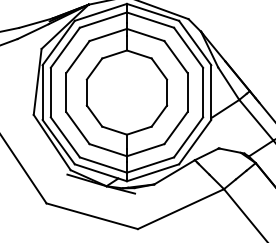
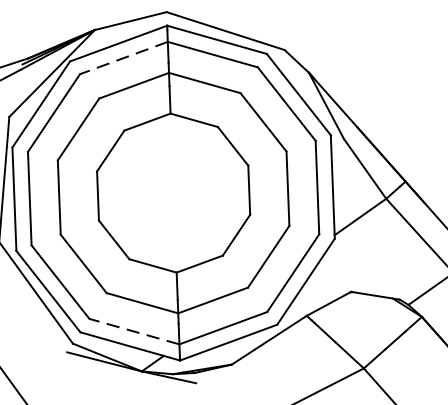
line: (103, 20) -> (124, 58), solid -> dashed
line: (103, 165) -> (134, 332), solid -> dashed

